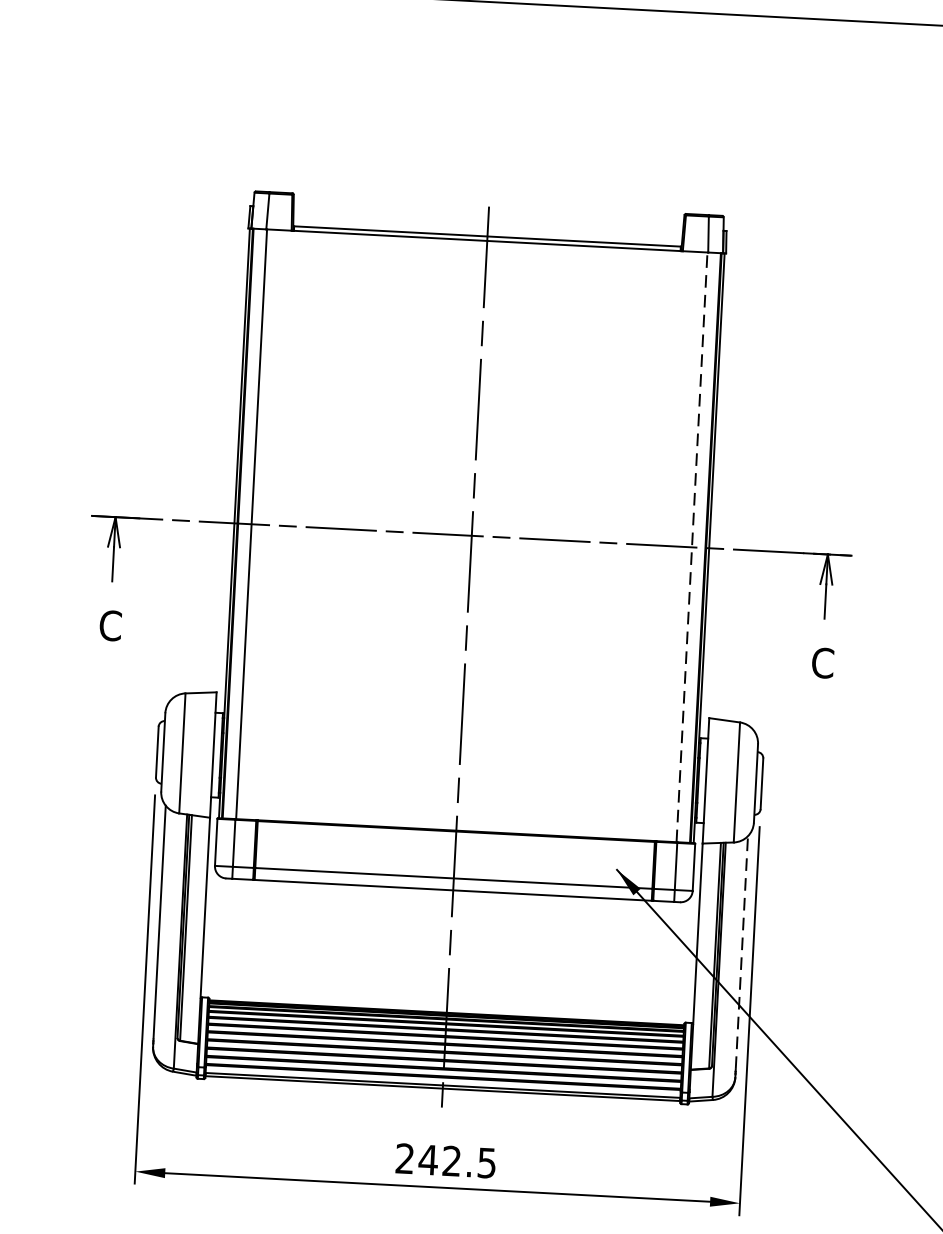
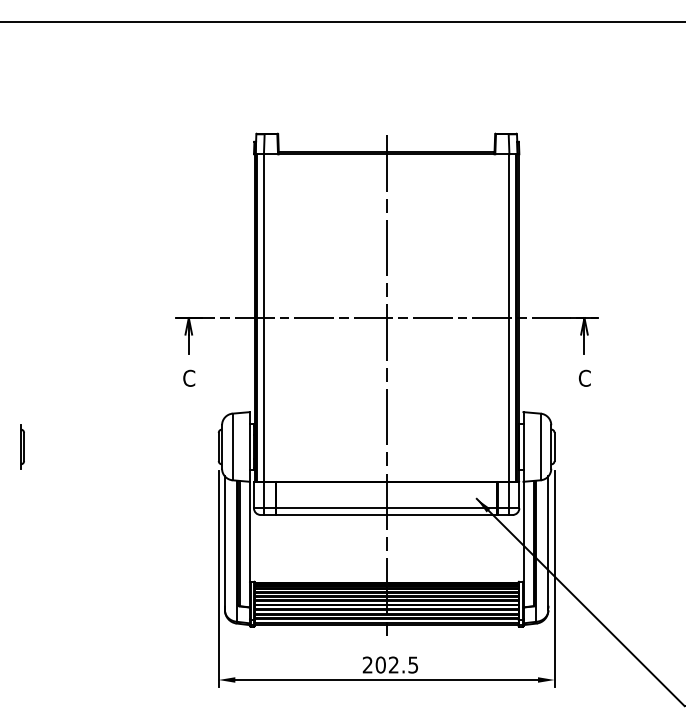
line: (691, 548) -> (508, 318), dashed -> solid
line: (742, 953) -> (548, 541), dashed -> solid
text: (428, 1158) -> (380, 664), 242.5 -> 202.5

